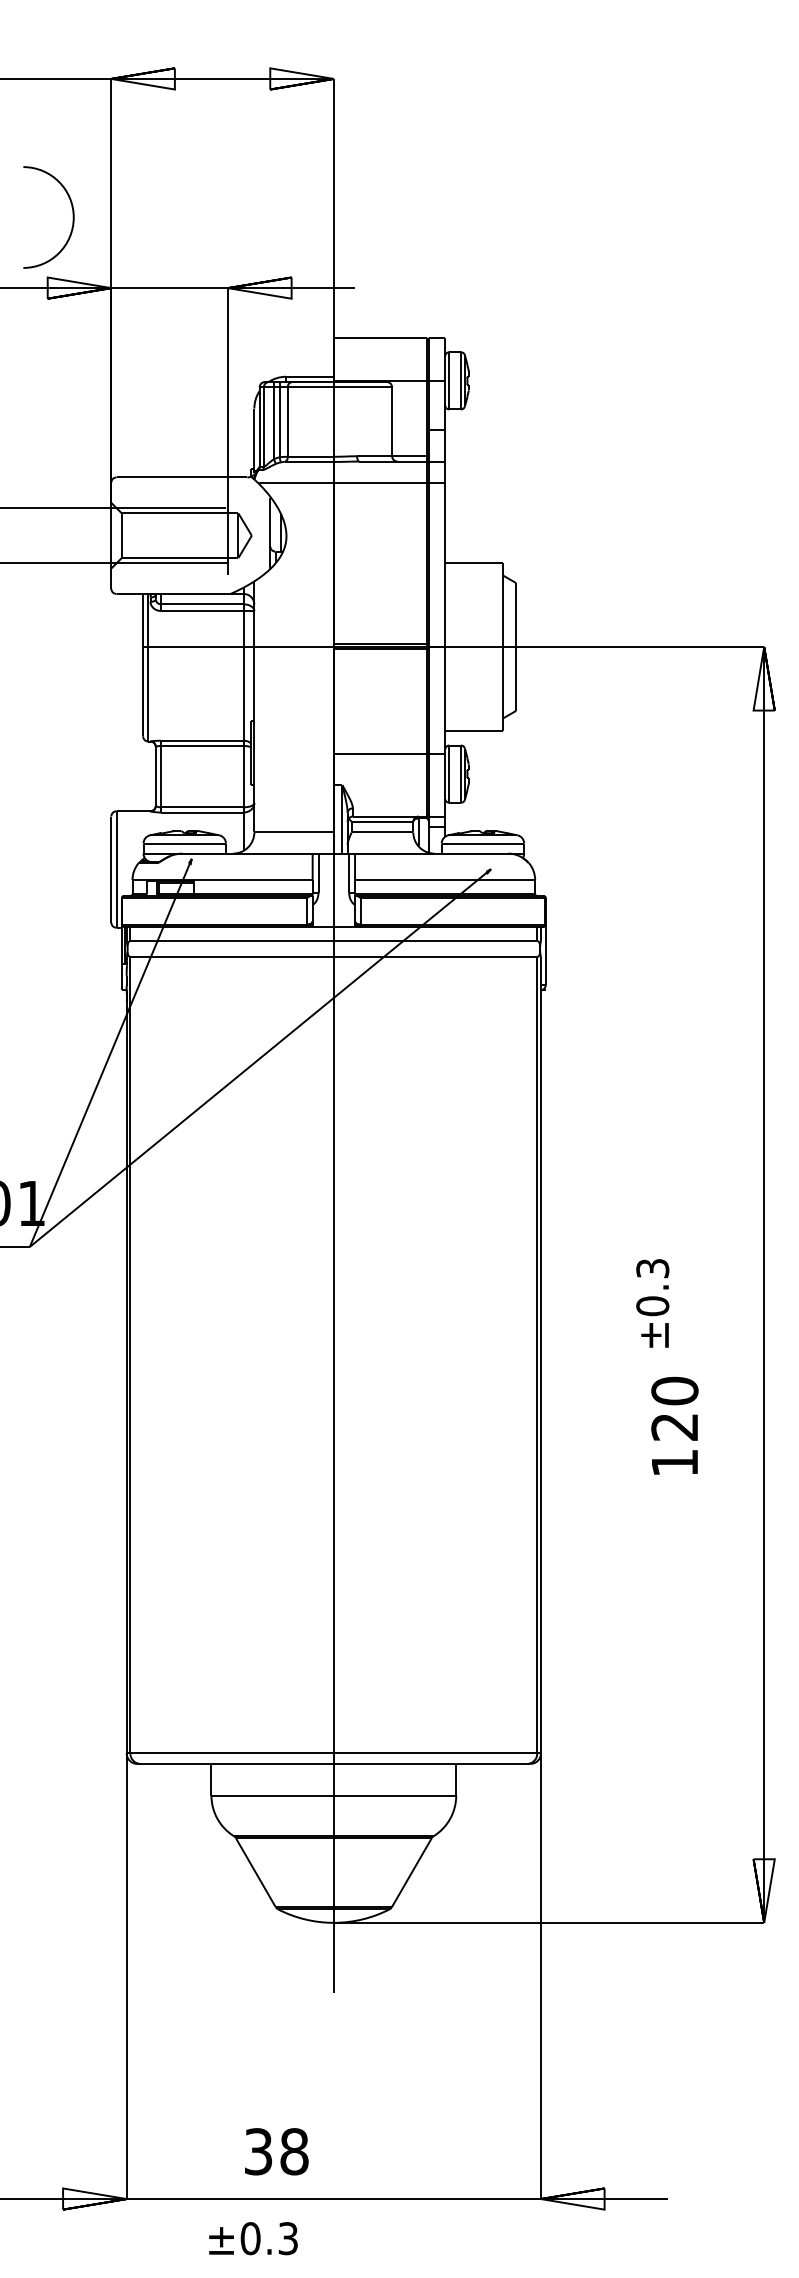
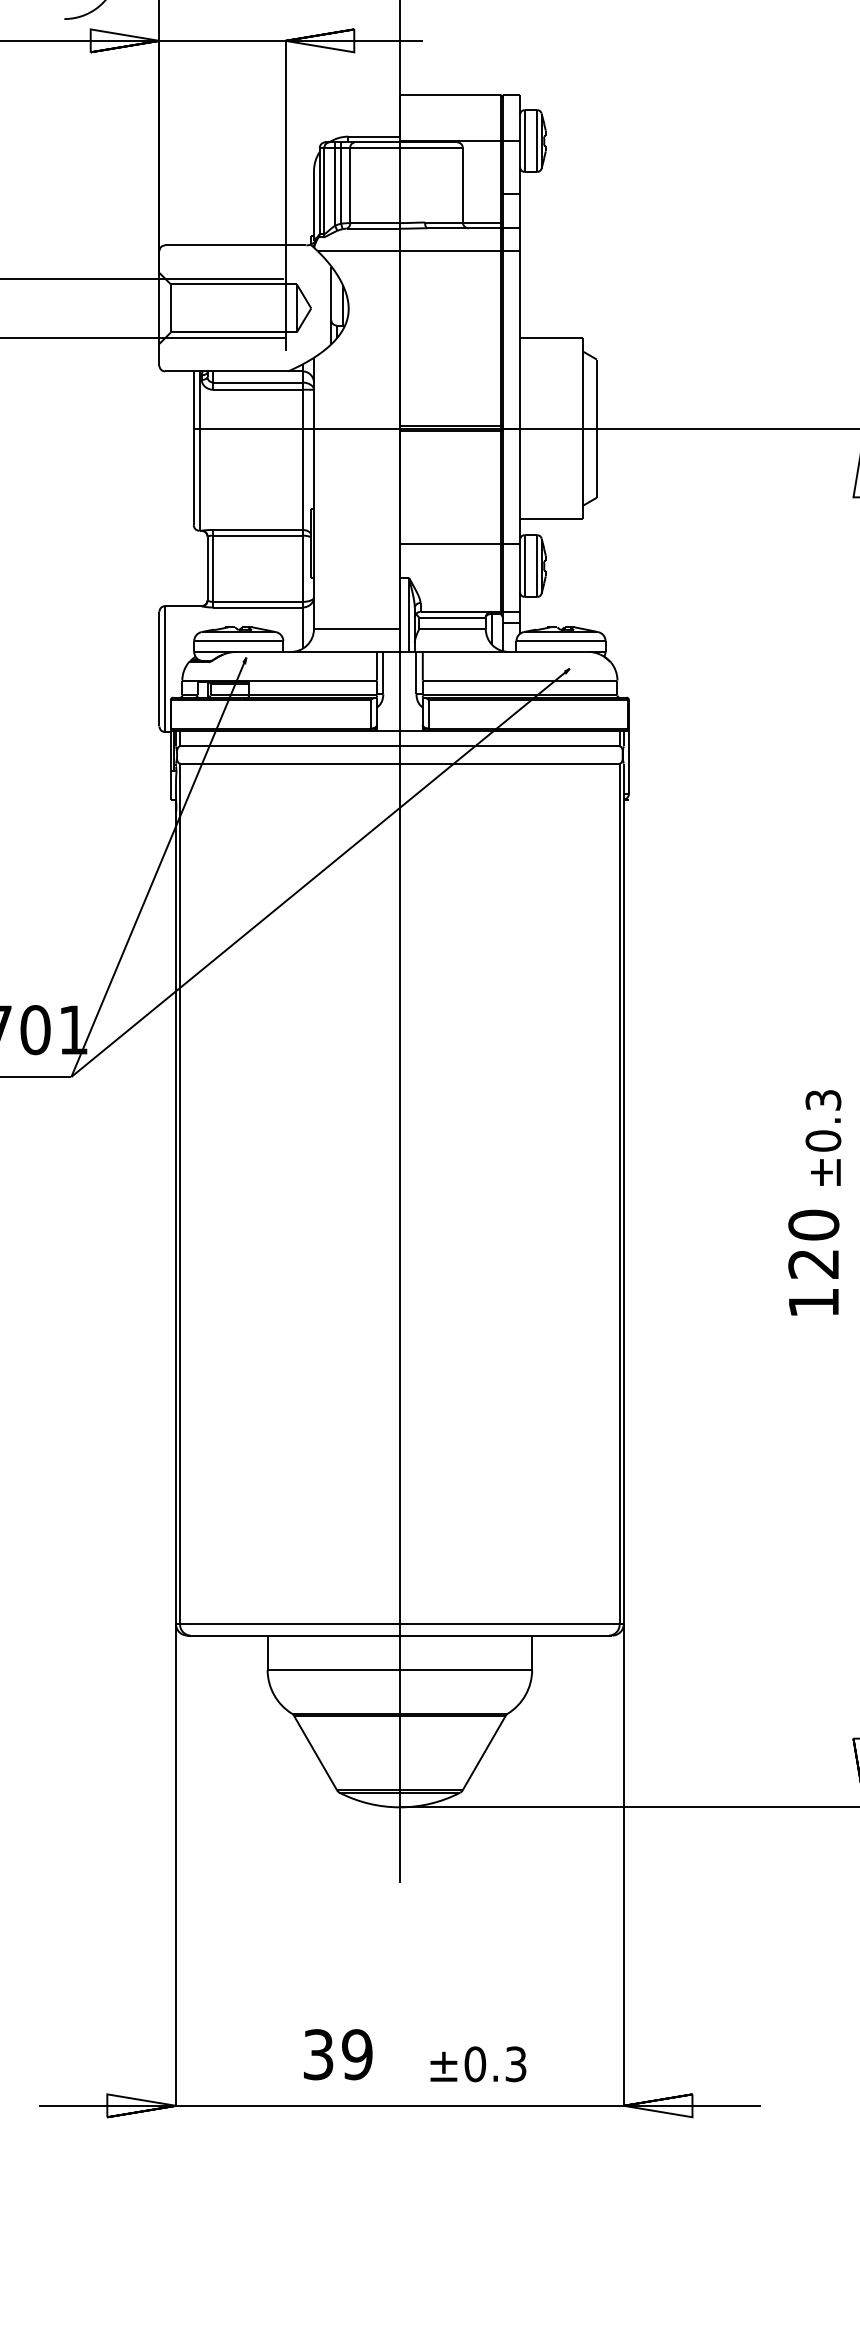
text: (652, 1303) -> (823, 1138), moved
text: (674, 1425) -> (813, 1262), moved
text: (294, 2151) -> (357, 2054), 38 -> 39
text: (253, 2238) -> (478, 2064), moved

